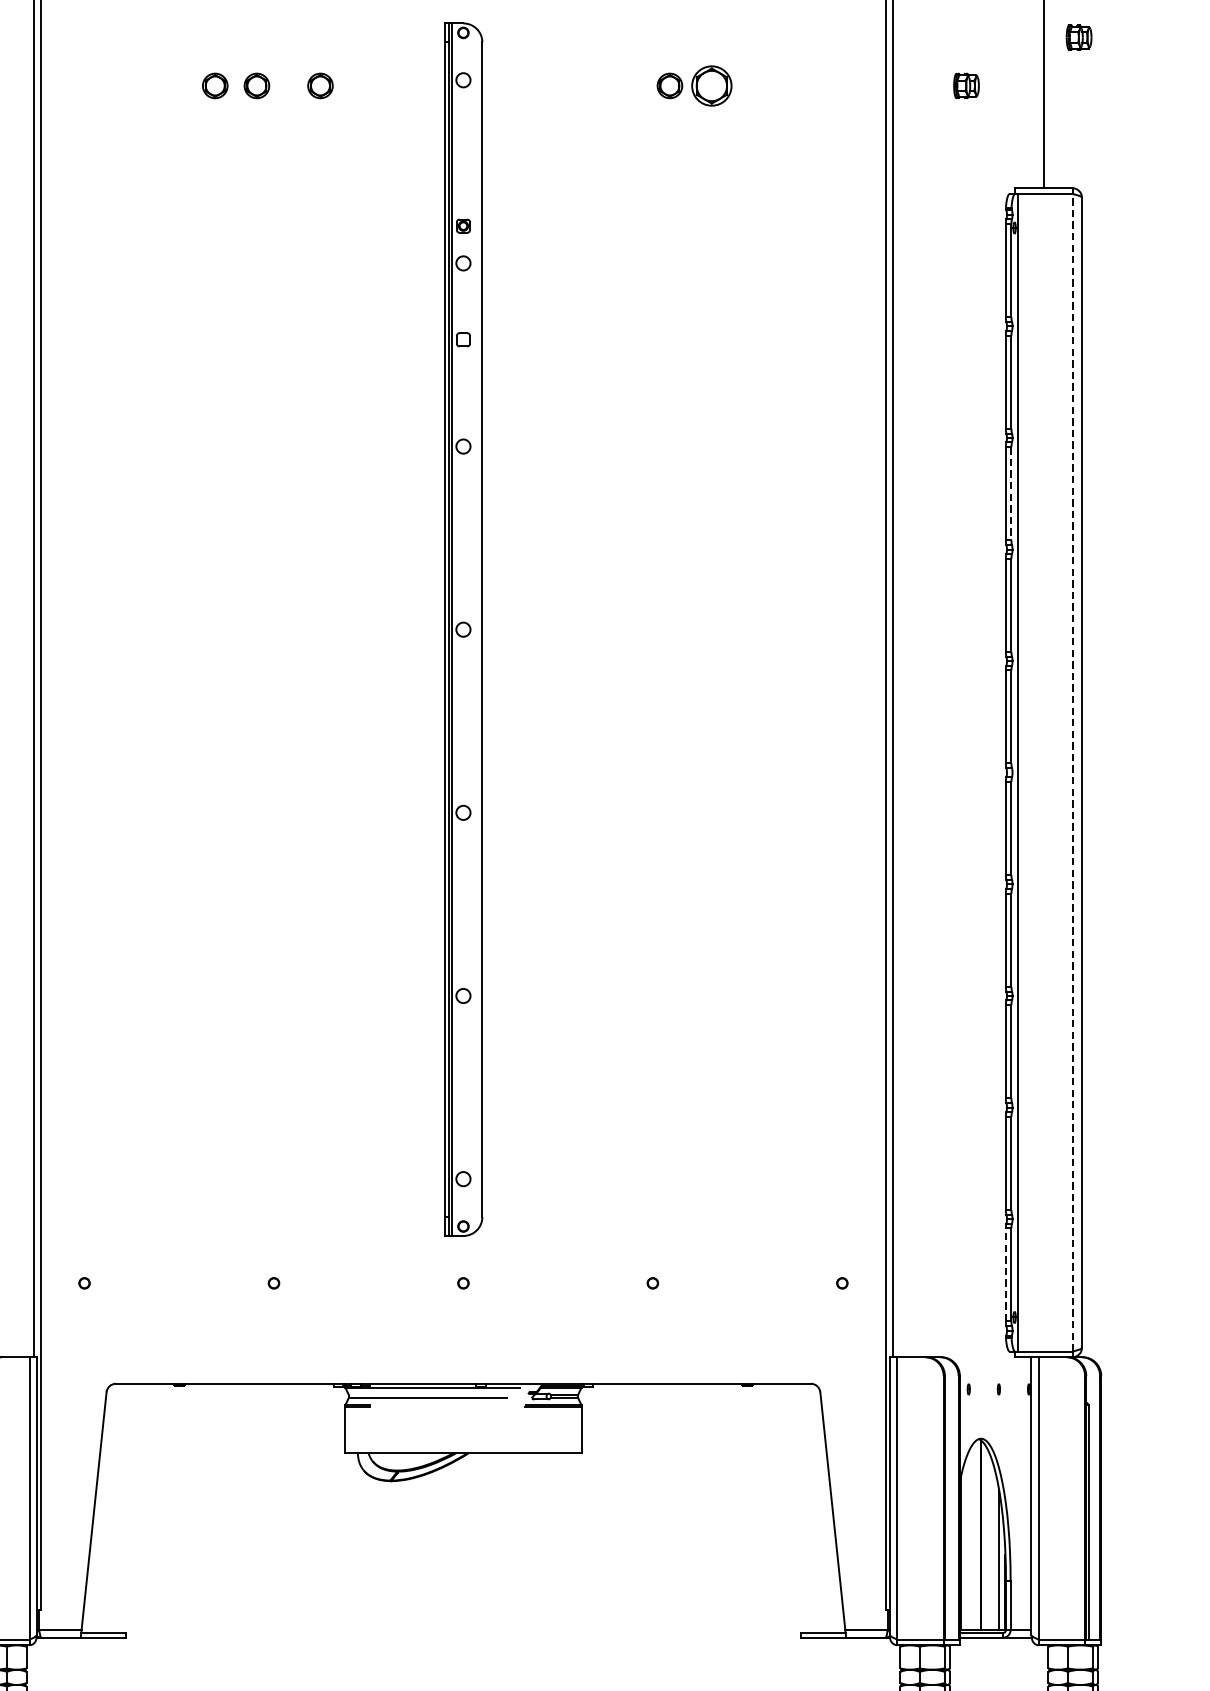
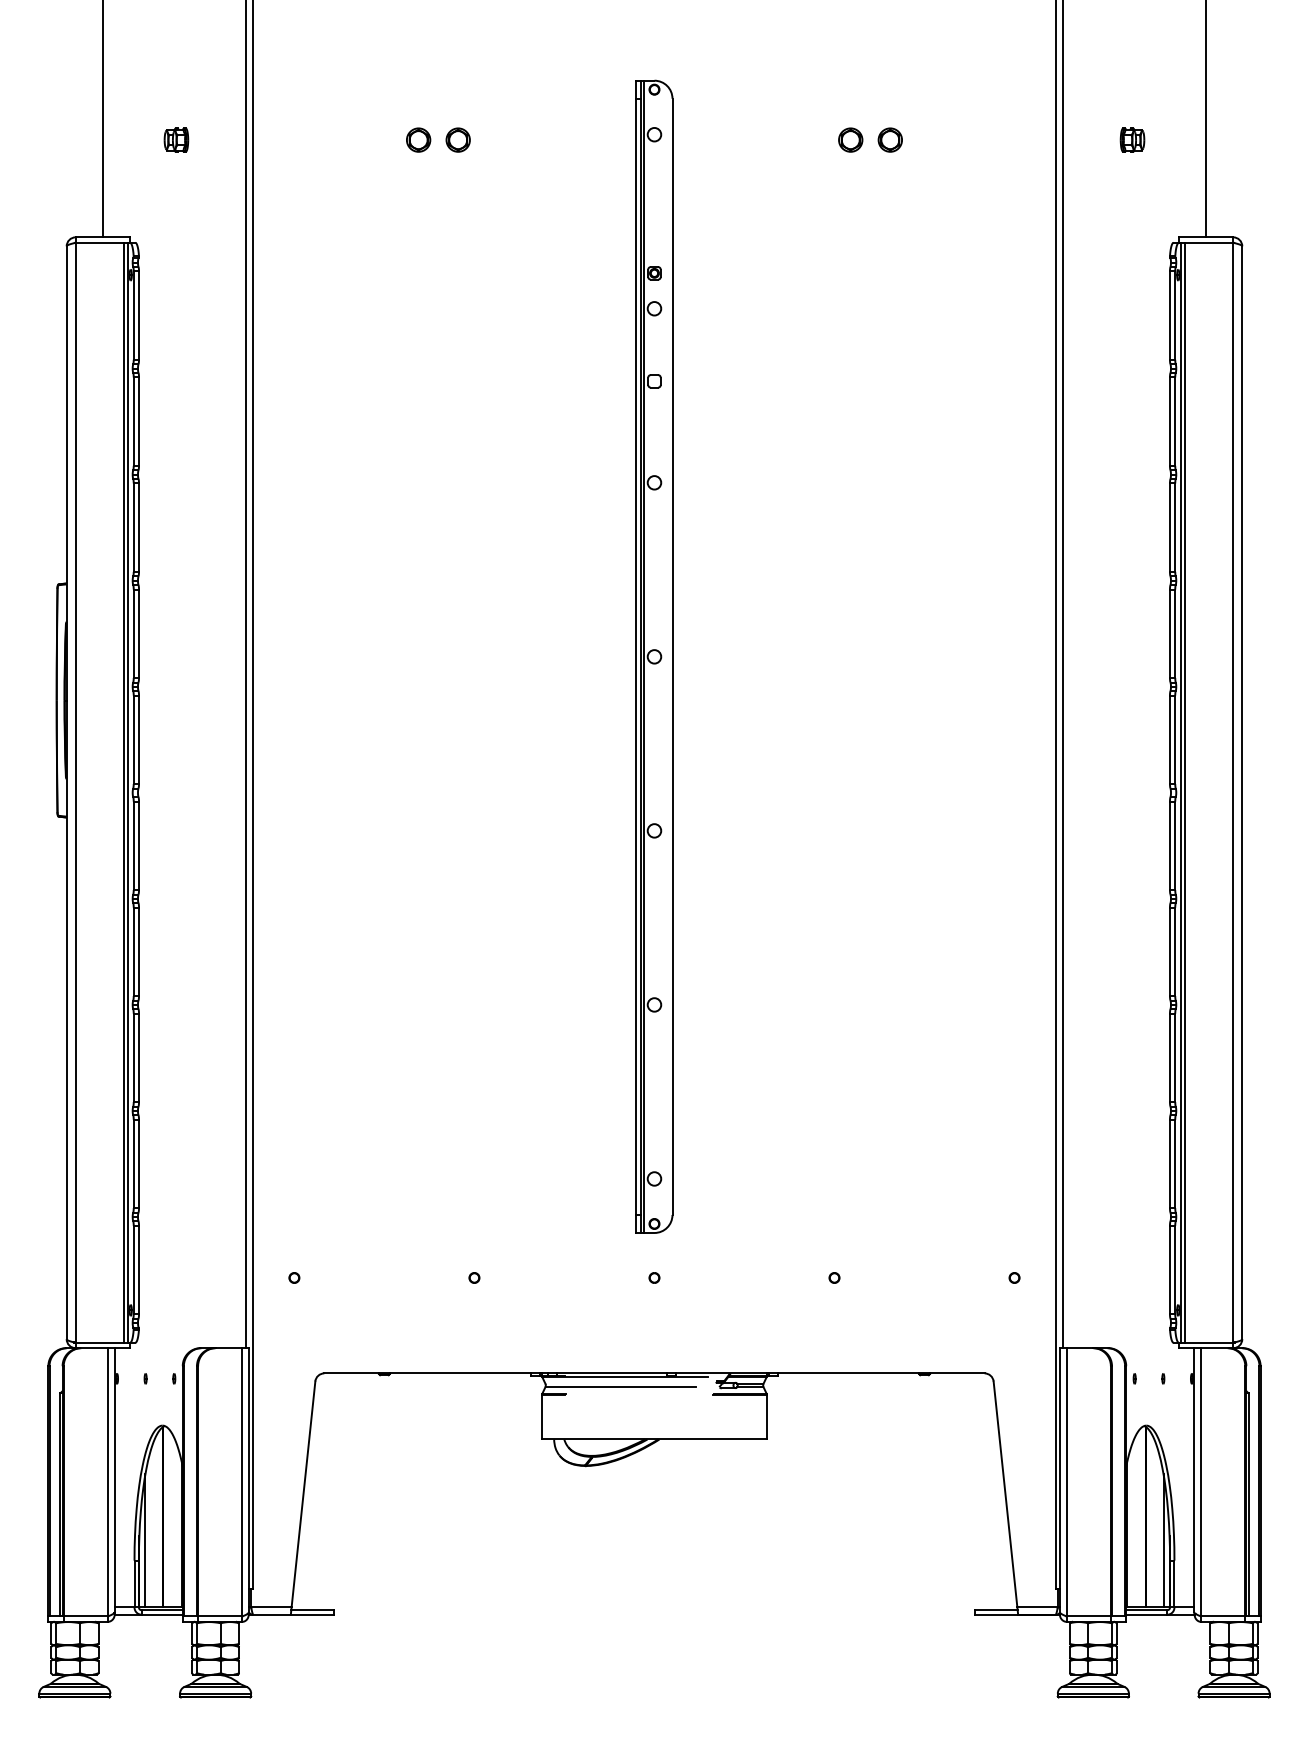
part: (1079, 36) -> (1239, 93), removed
part: (320, 85) -> (518, 139), removed
part: (710, 85) -> (889, 139), size x0.62
line: (1011, 494) -> (1175, 528), dashed -> solid
line: (1021, 772) -> (1184, 792), added
line: (1072, 772) -> (1233, 792), dashed -> solid
line: (1005, 1274) -> (1169, 1269), dashed -> solid

